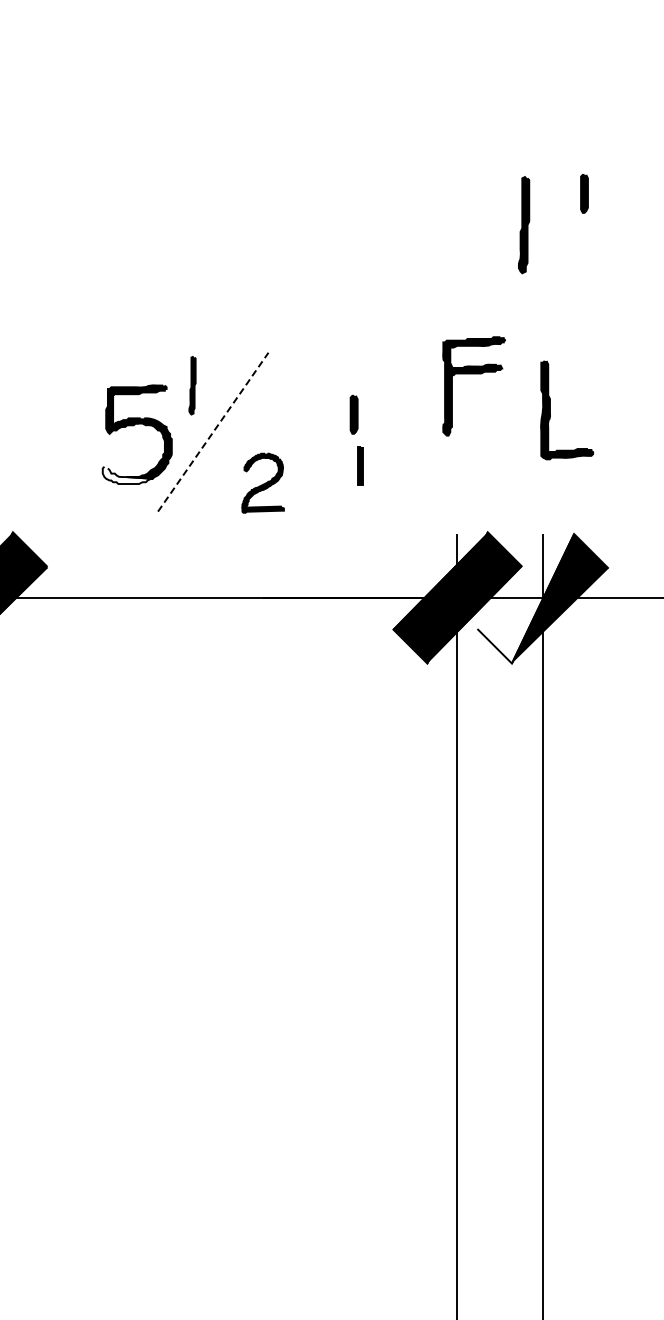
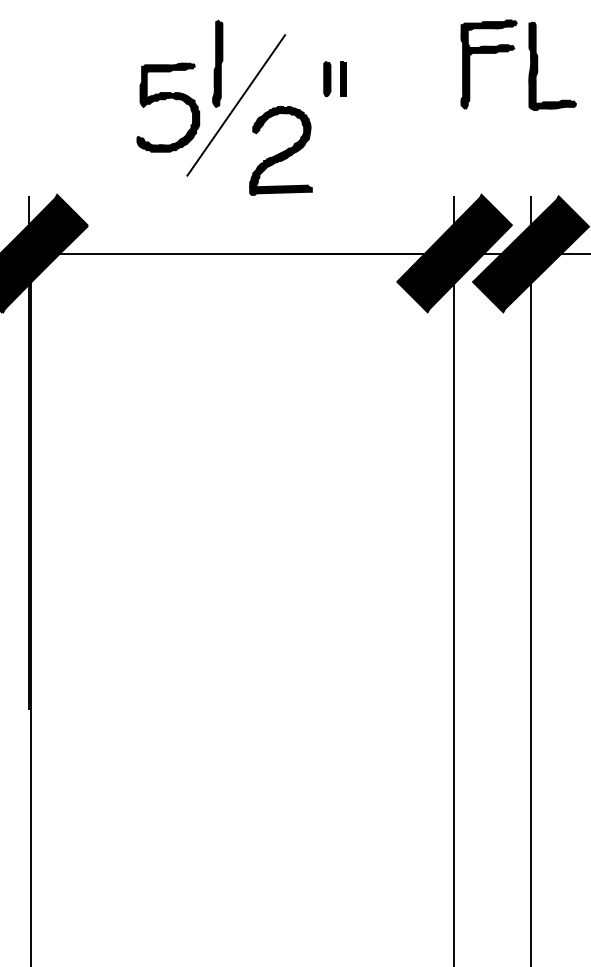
part: (473, 374) -> (488, 53), moved
part: (192, 385) -> (217, 63), size x1.67
part: (550, 410) -> (537, 66), moved
part: (353, 414) -> (326, 78), moved
line: (213, 432) -> (236, 105), dashed -> solid
part: (360, 465) -> (343, 78), moved
fill: (127, 475) -> (159, 144), added
part: (262, 483) -> (280, 151), size x1.67
fill: (525, 598) -> (515, 254), added

